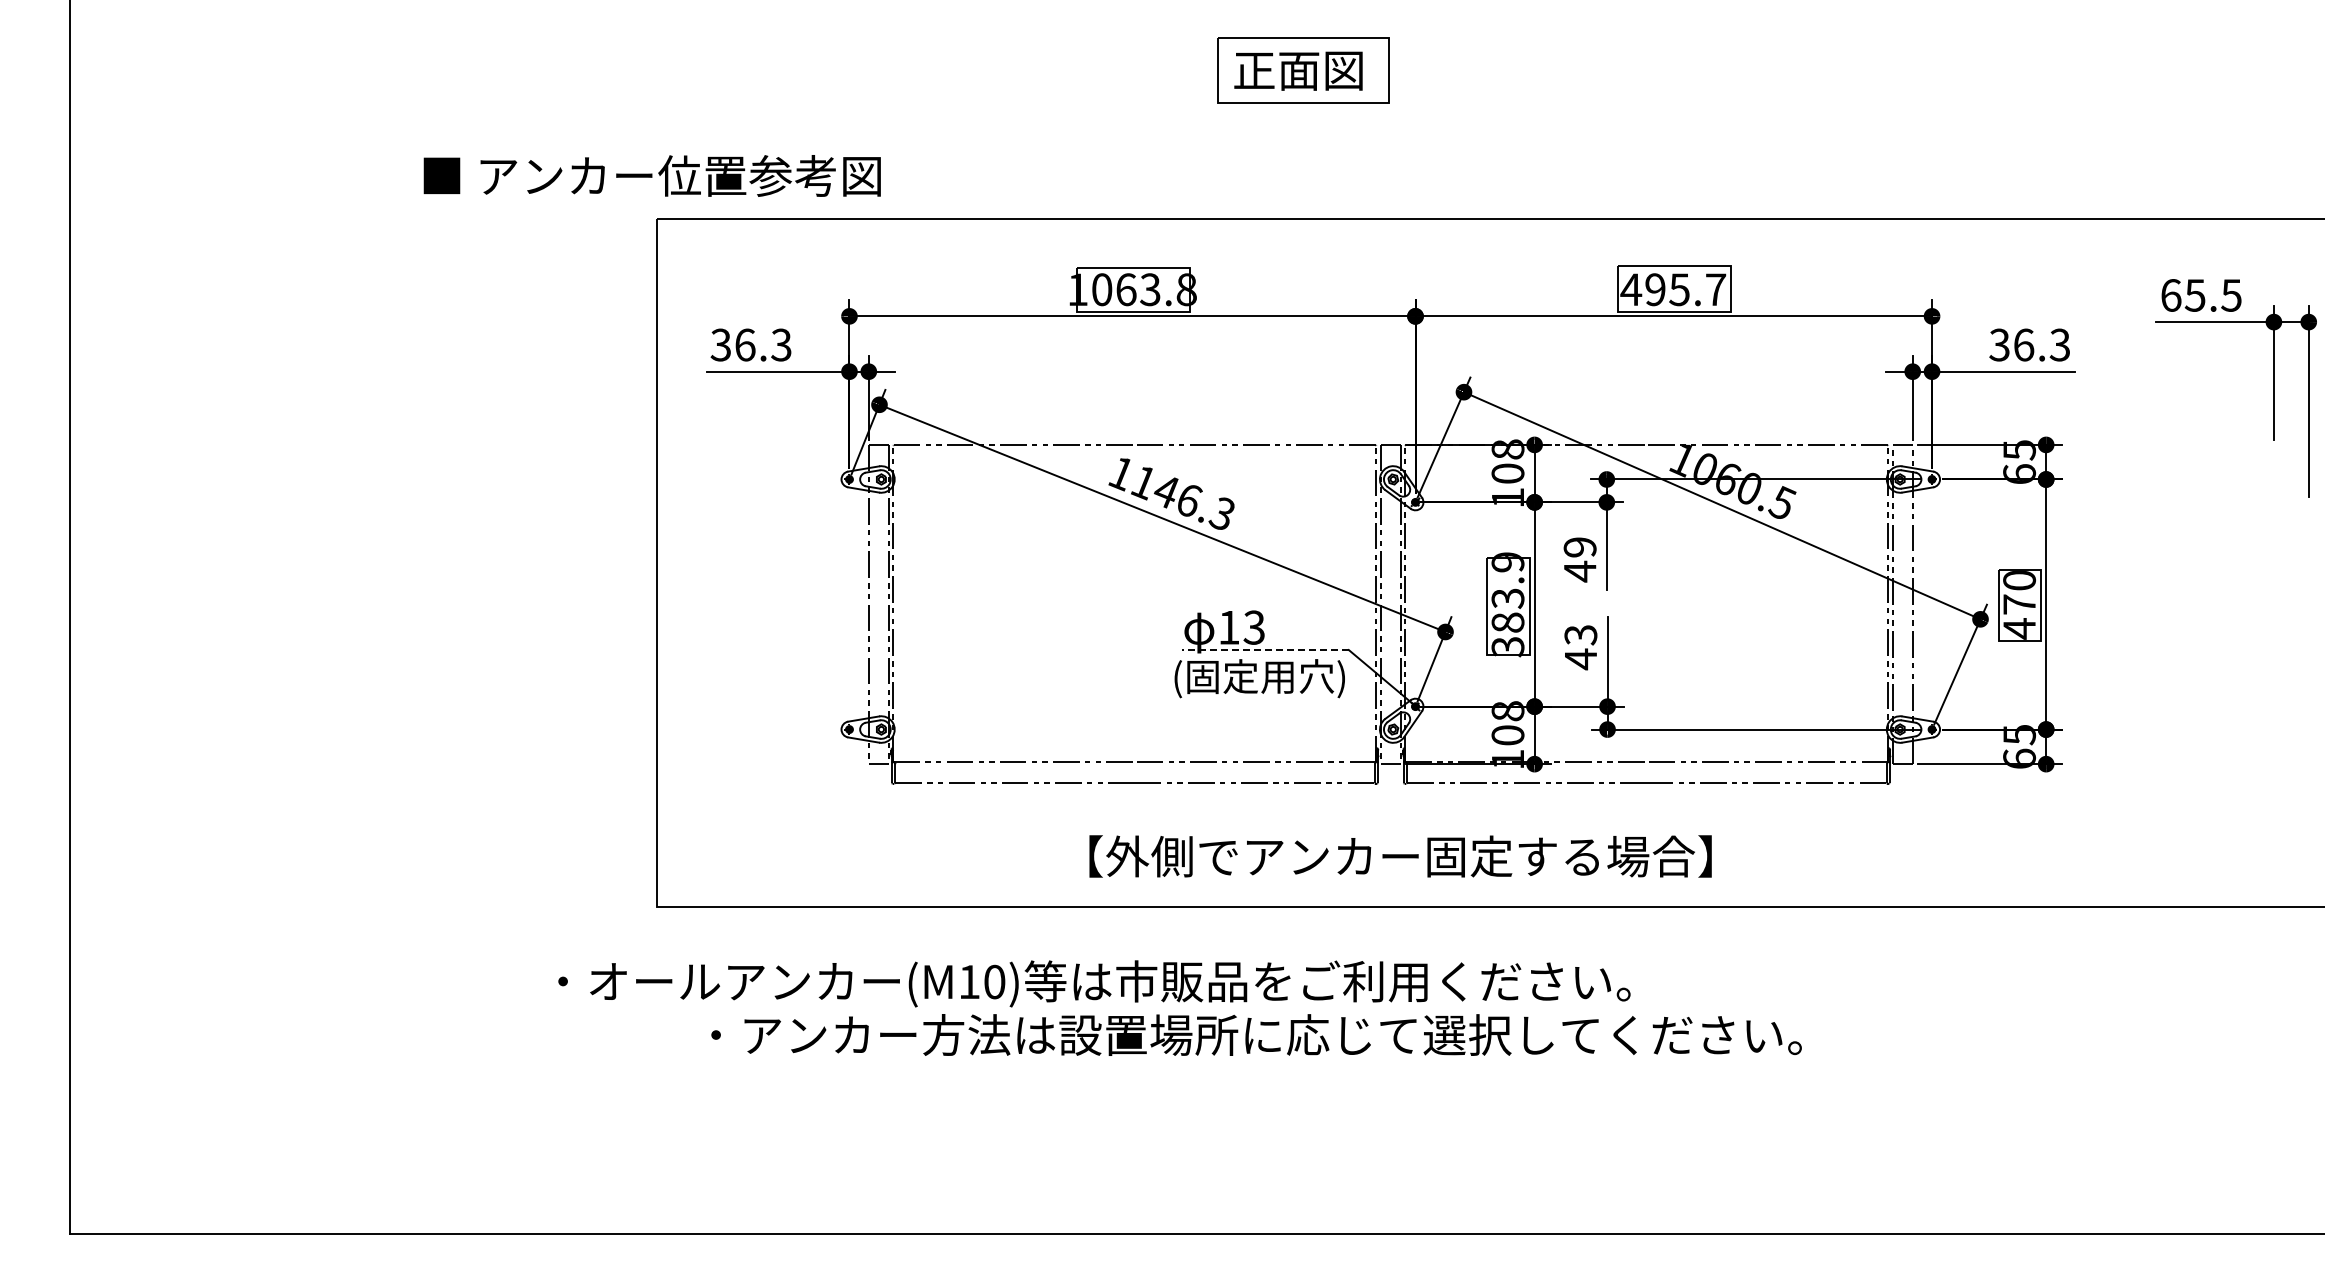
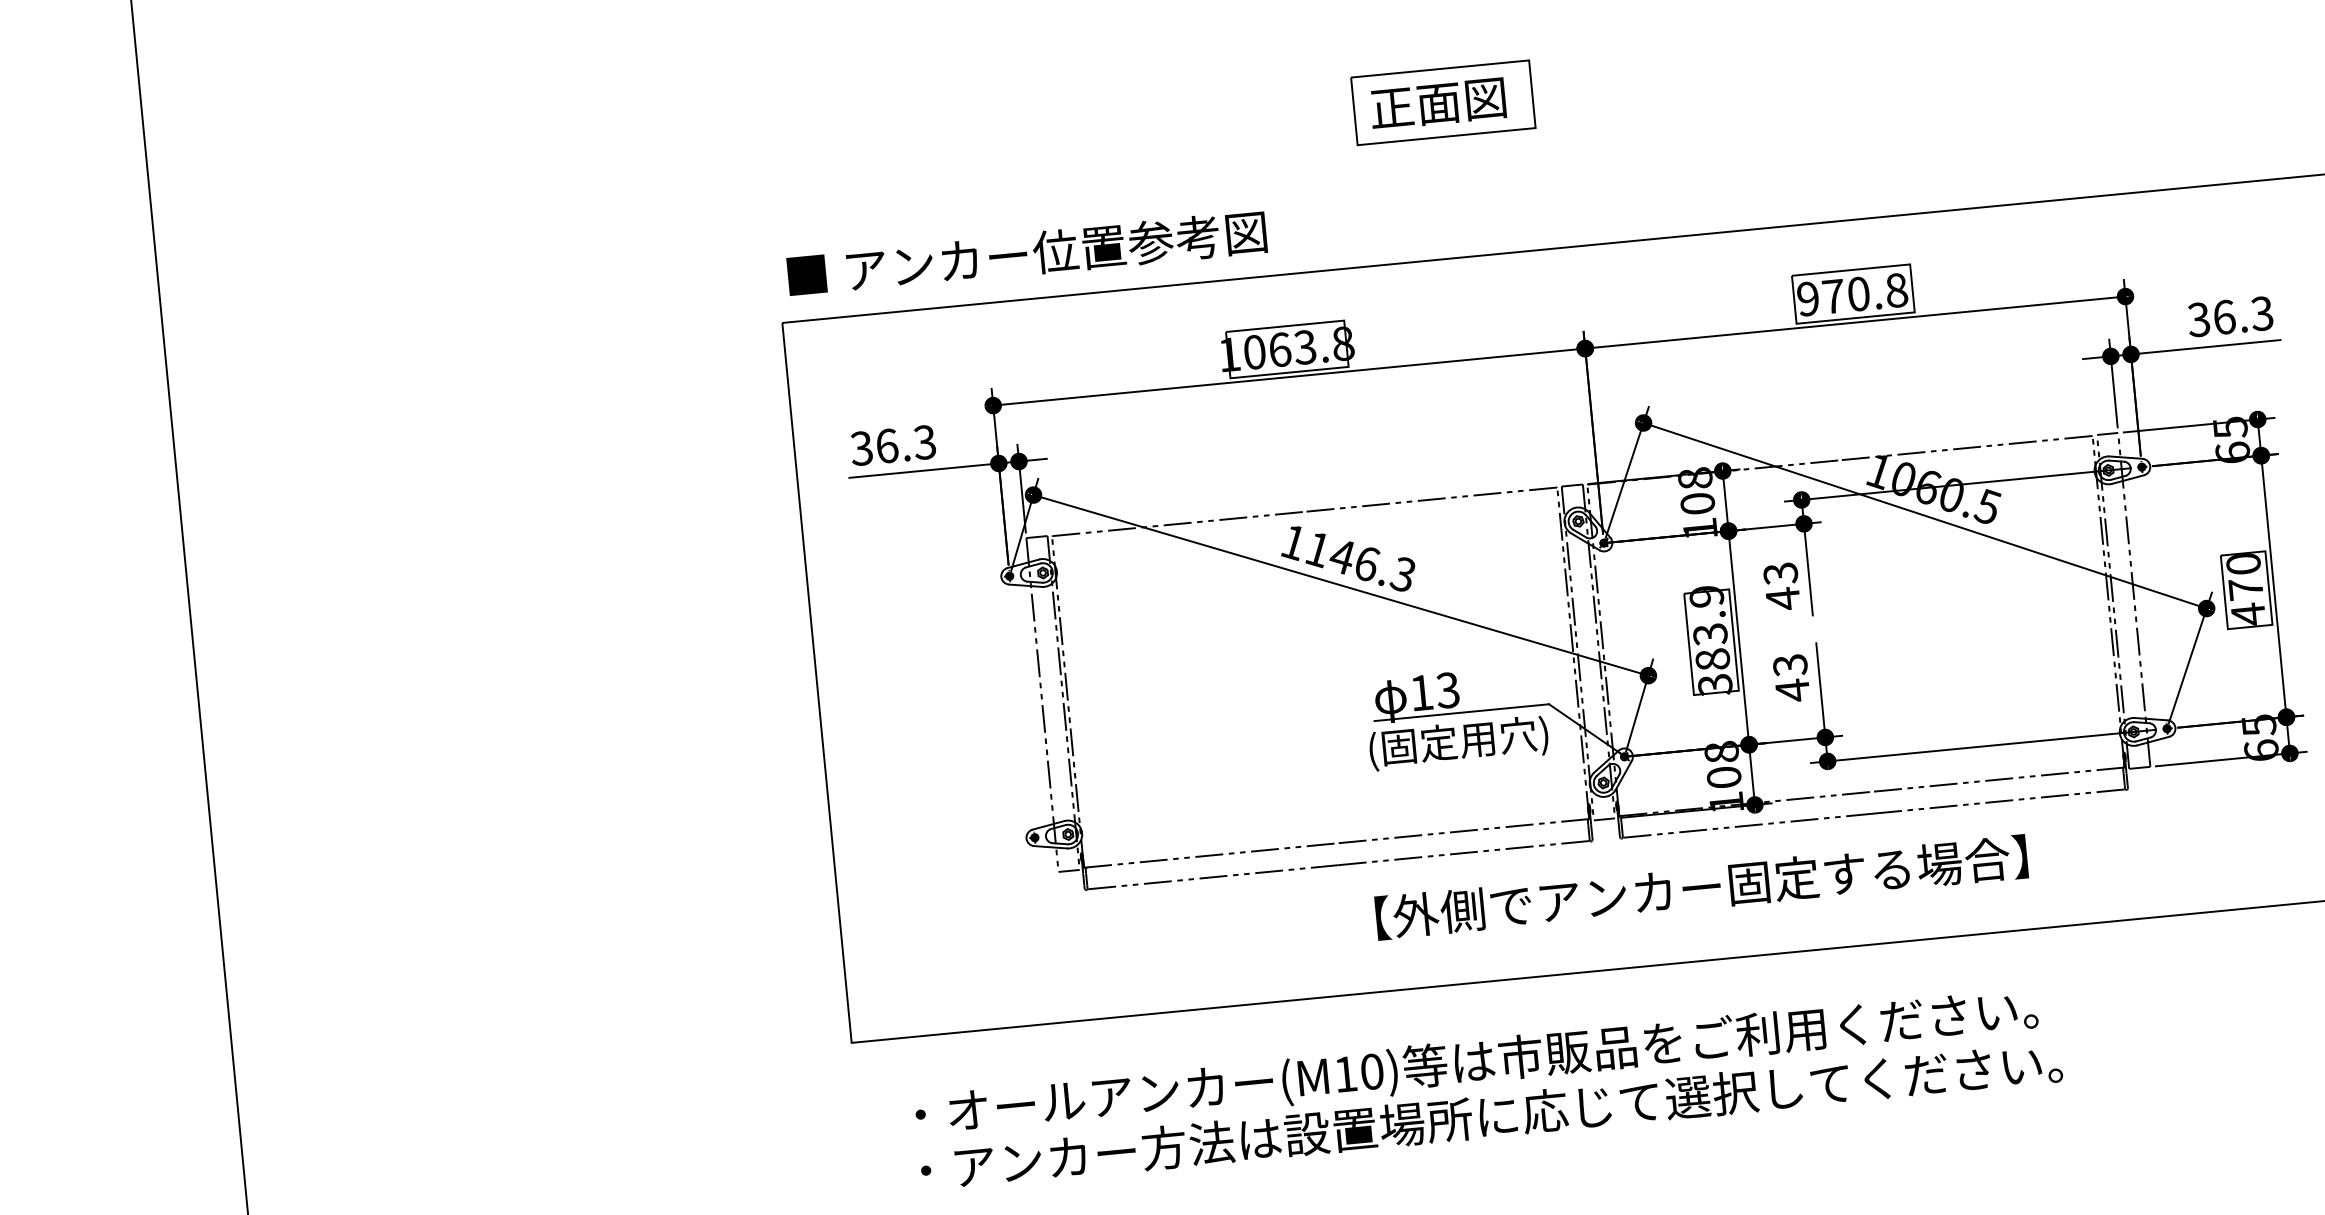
text: (651, 175) -> (1026, 253), moved
text: (1673, 289) -> (1852, 294), 495.7 -> 970.8
text: (1579, 547) -> (1780, 573), 49 -> 43
line: (1264, 650) -> (1460, 713), dashed -> solid
text: (1400, 856) -> (1701, 887), moved
text: (1094, 983) -> (1476, 1063), moved

